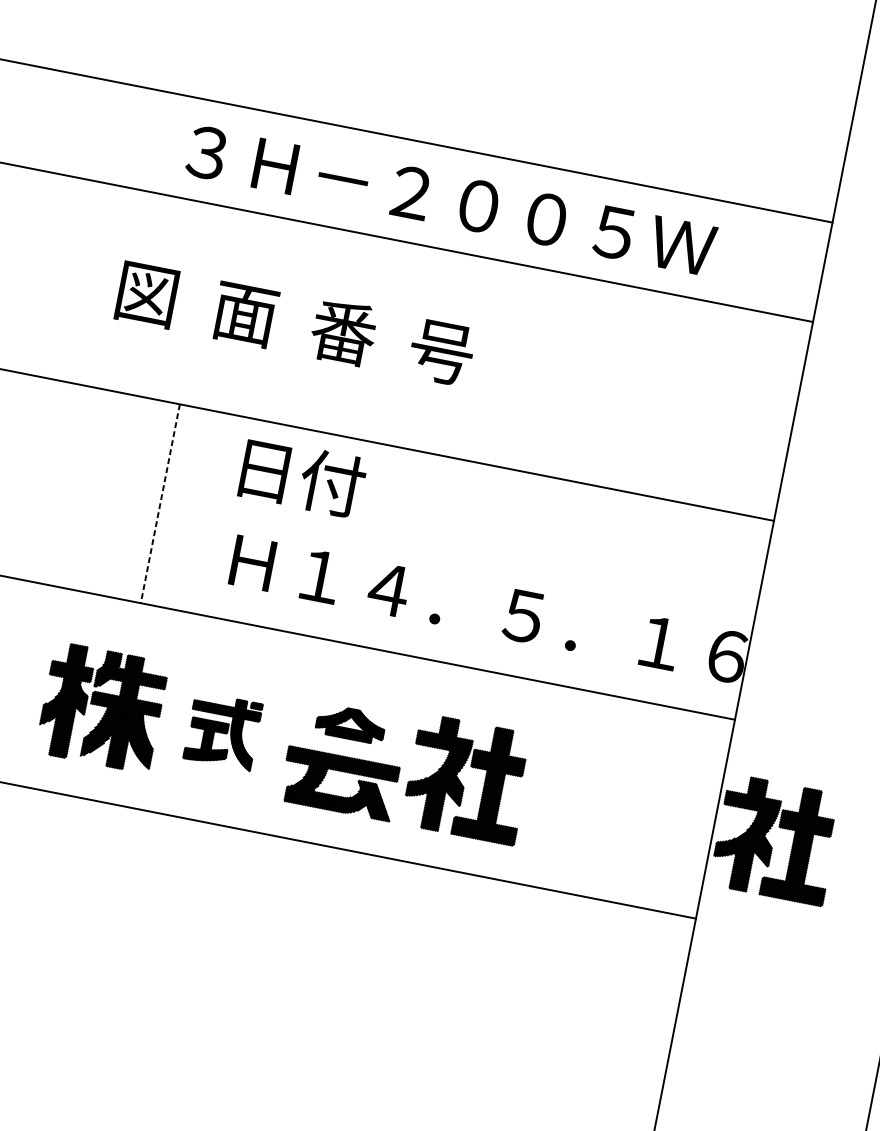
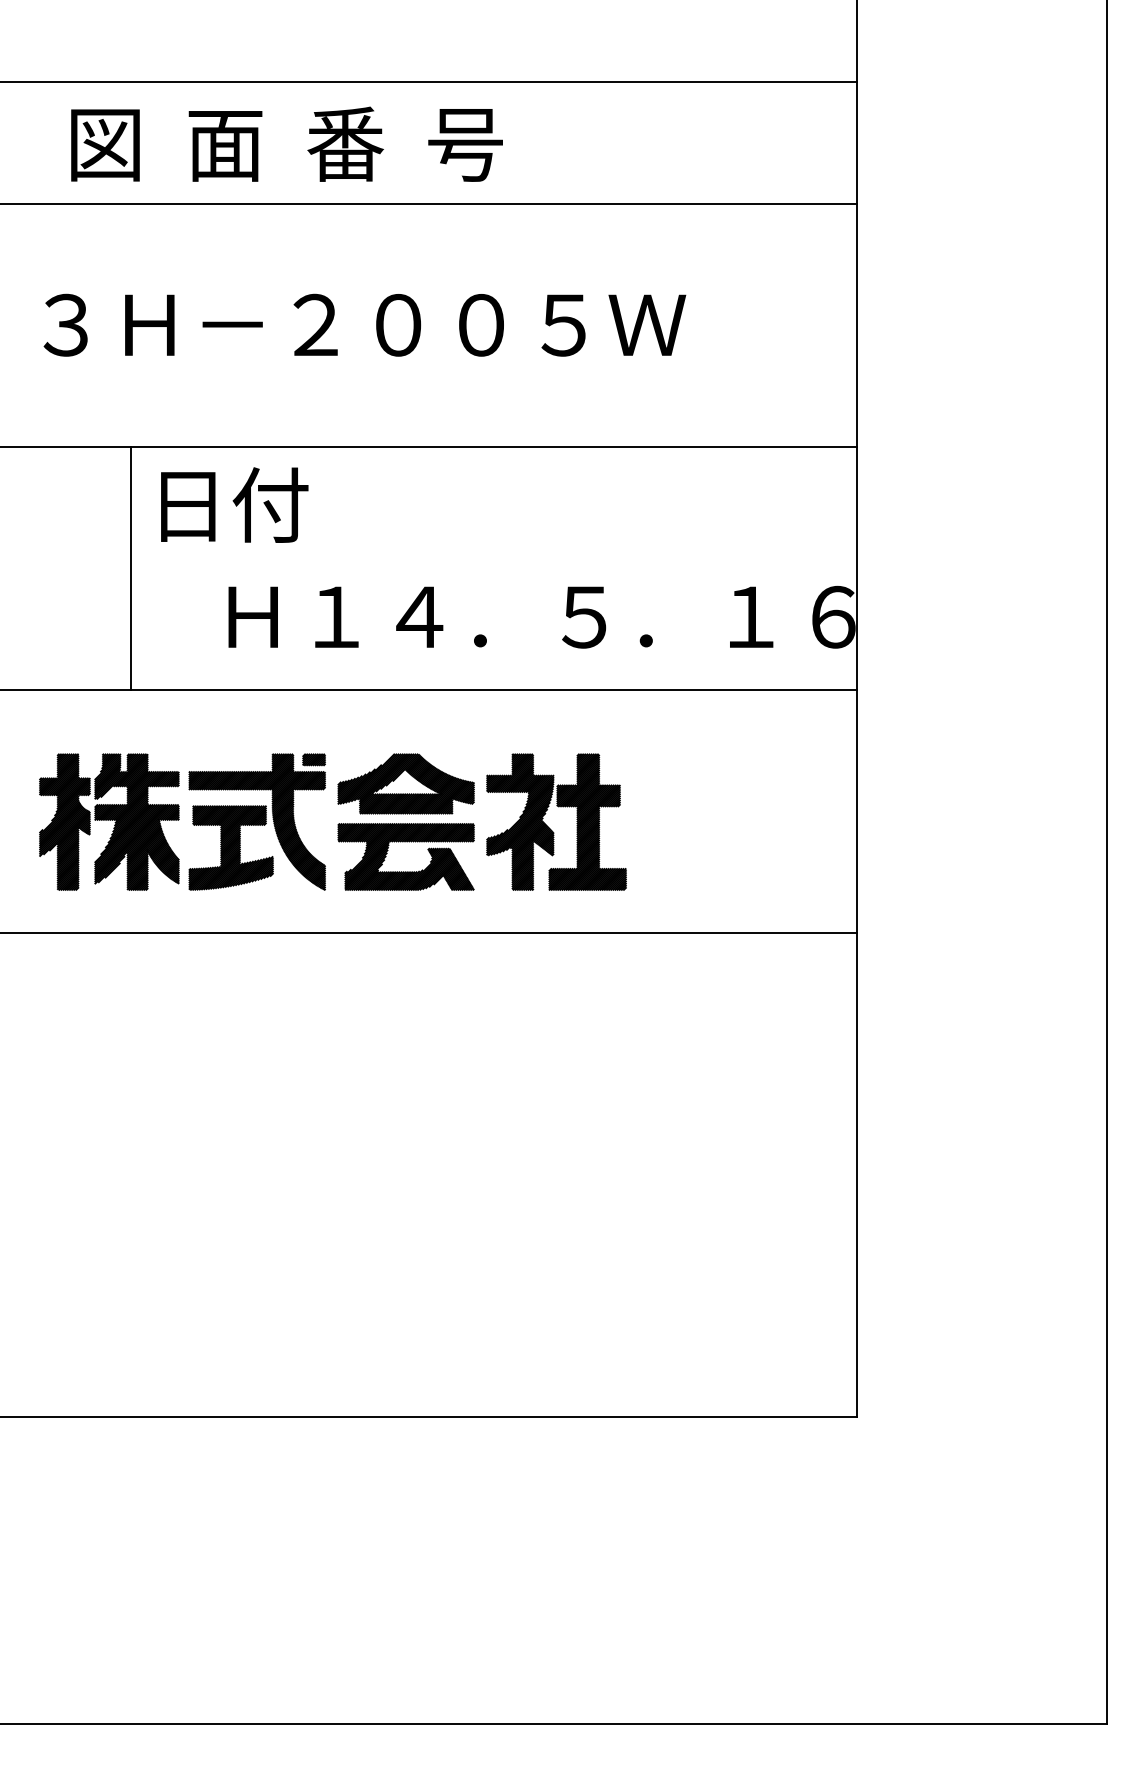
text: (446, 198) -> (397, 143), ３Ｈ－２００５Ｗ -> 図  面  番  号
text: (386, 340) -> (359, 324), 図  面  番  号 -> ３Ｈ－２００５Ｗ
text: (302, 477) -> (234, 504), moved
line: (160, 503) -> (130, 568), dashed -> solid
part: (350, 723) -> (405, 783), size x1.67
part: (222, 730) -> (256, 821), size x1.67
part: (769, 843) -> (926, 827), removed

